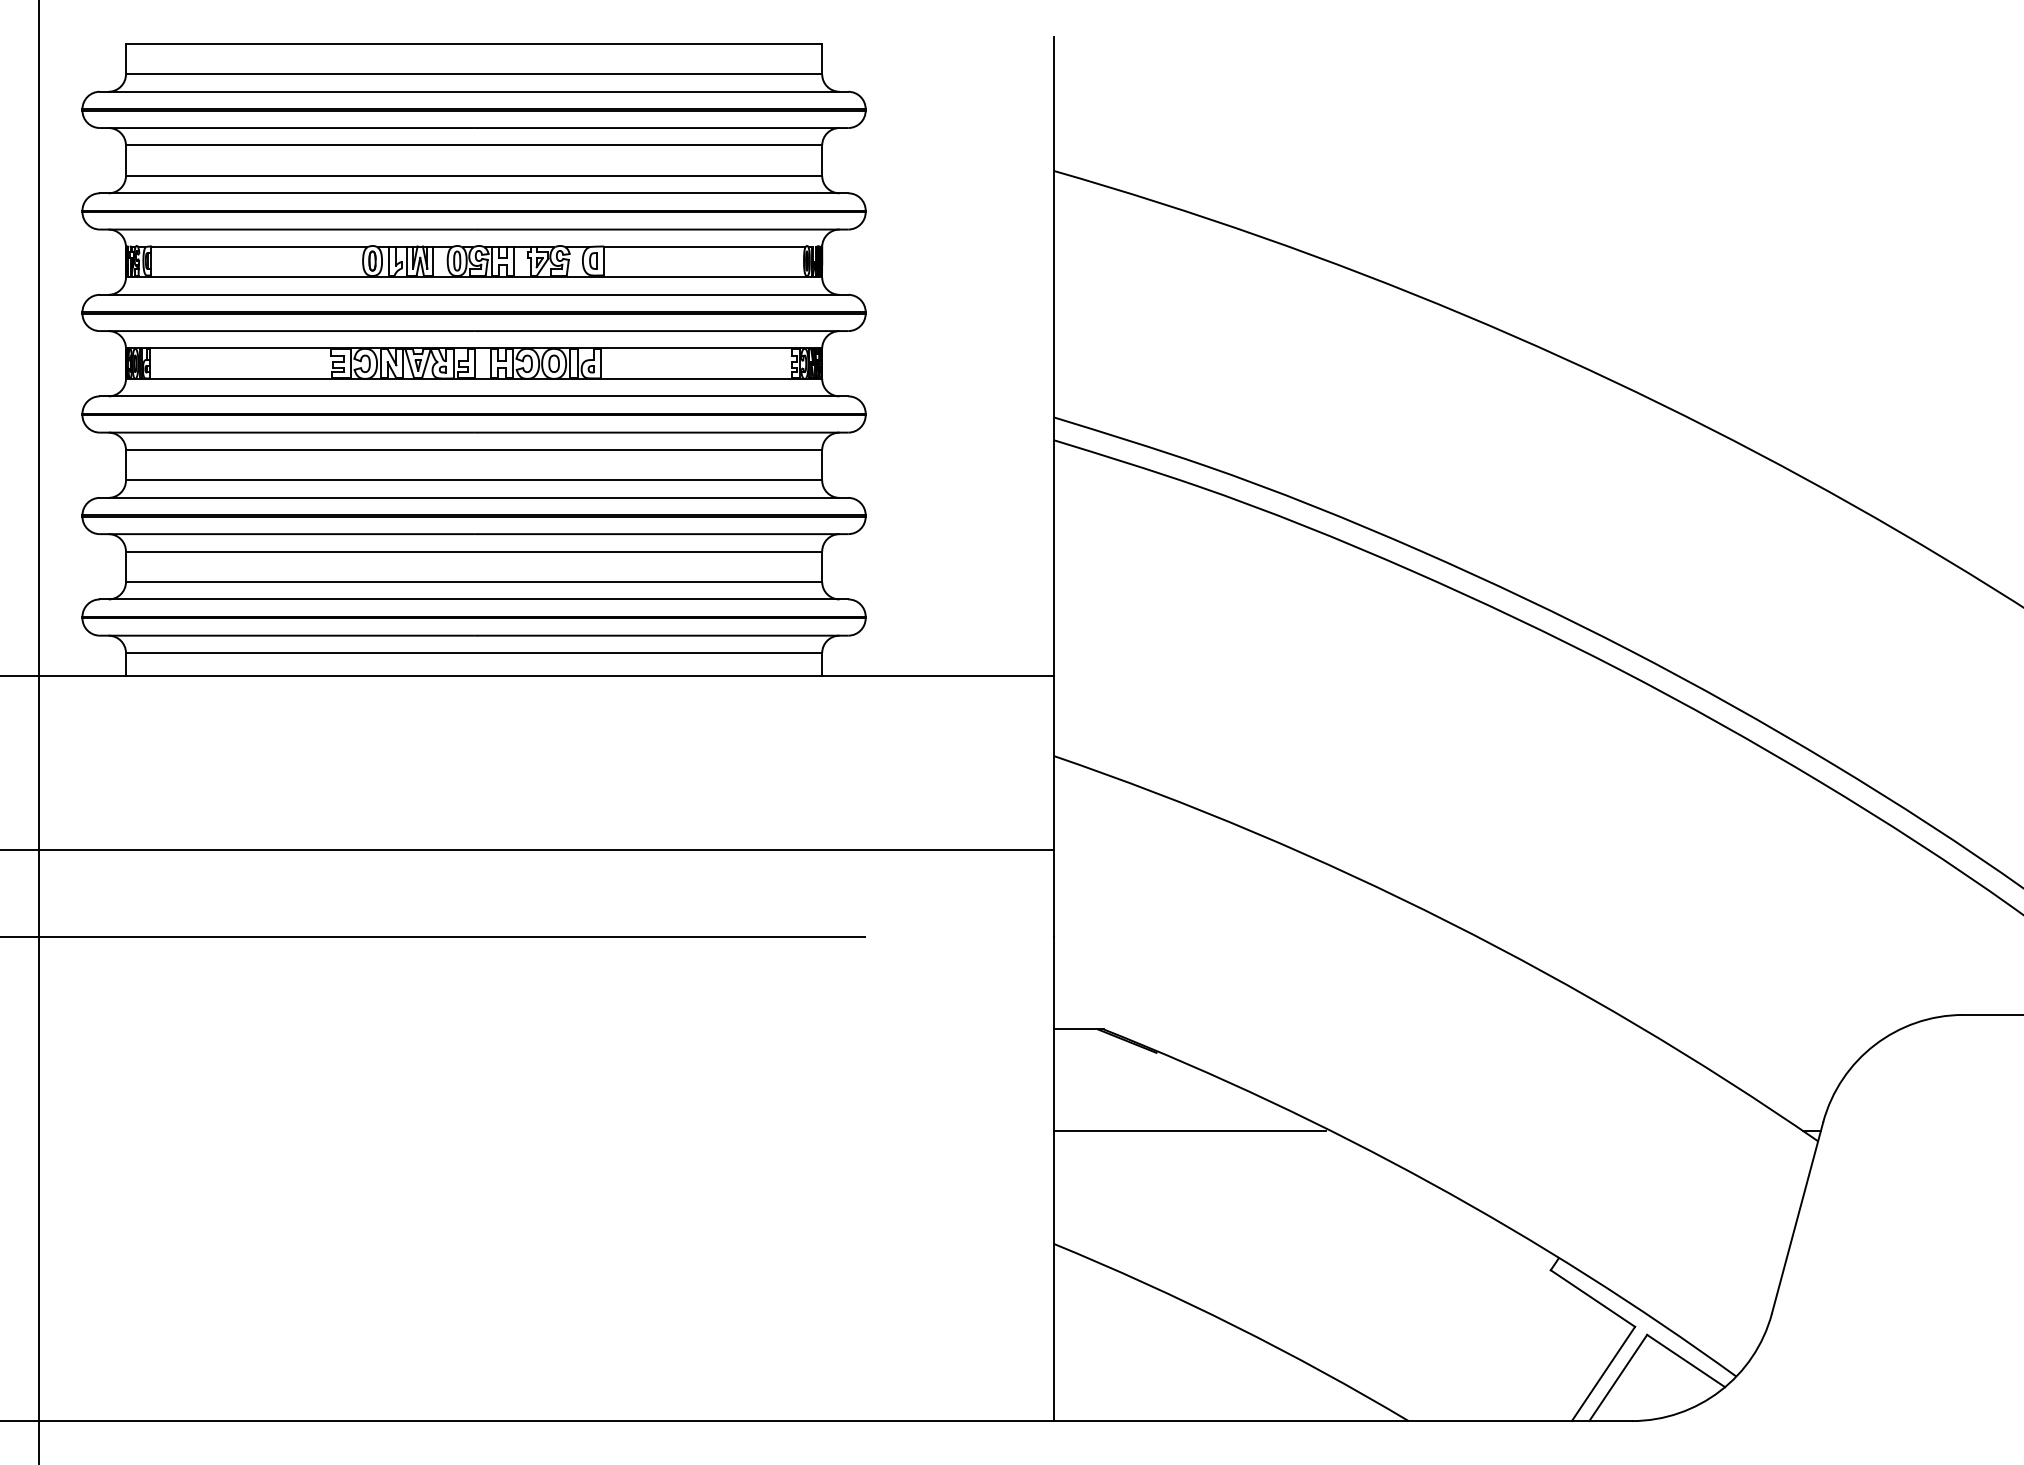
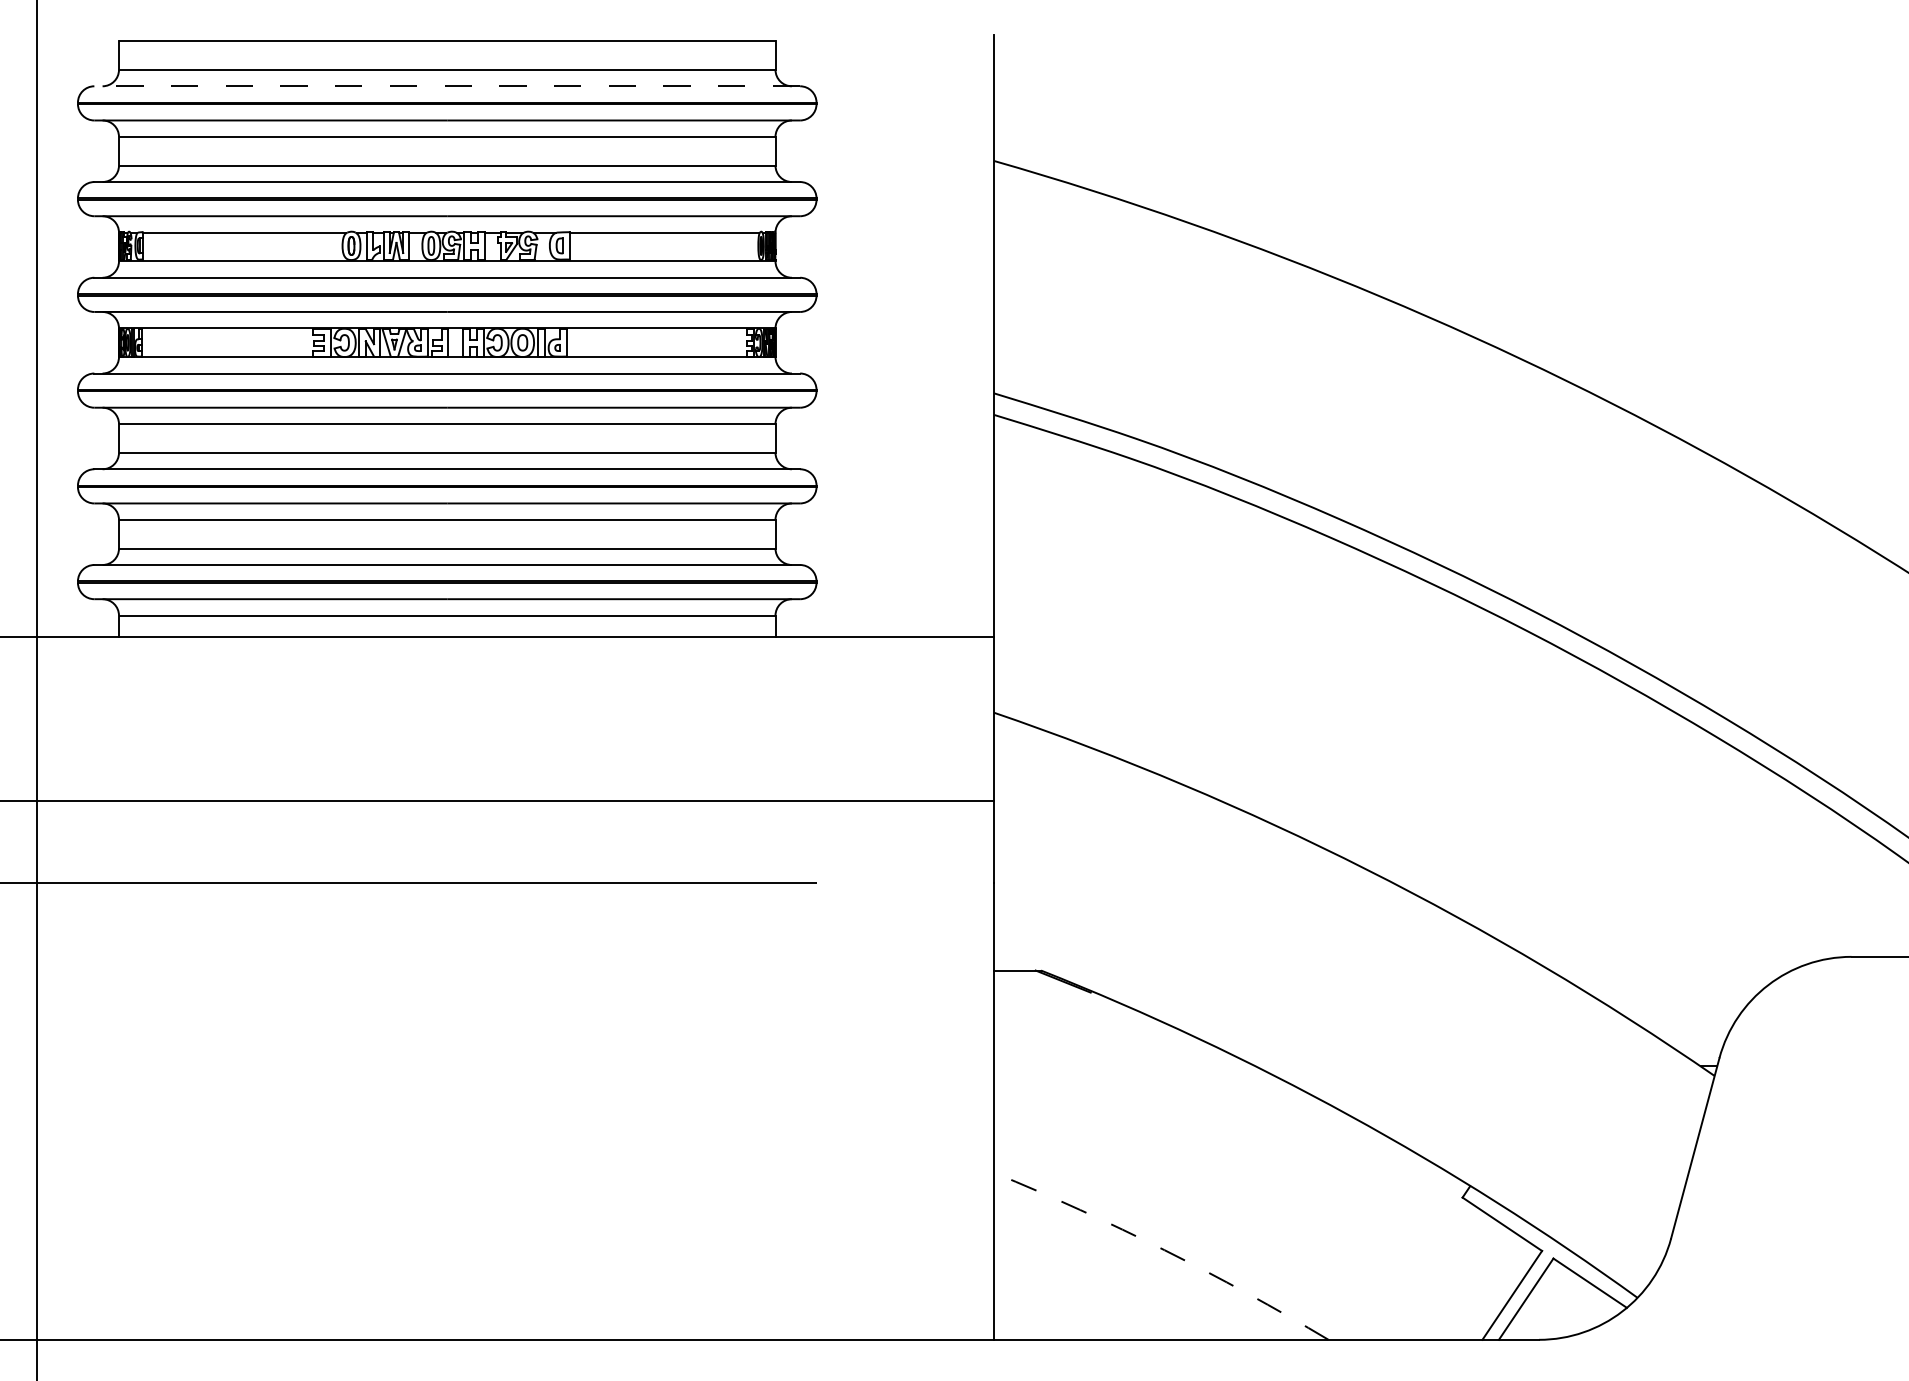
line: (473, 91) -> (446, 86), solid -> dashed
line: (1190, 1131) -> (1122, 1066), removed
arc: (1234, 1326) -> (1164, 1250), solid -> dashed

